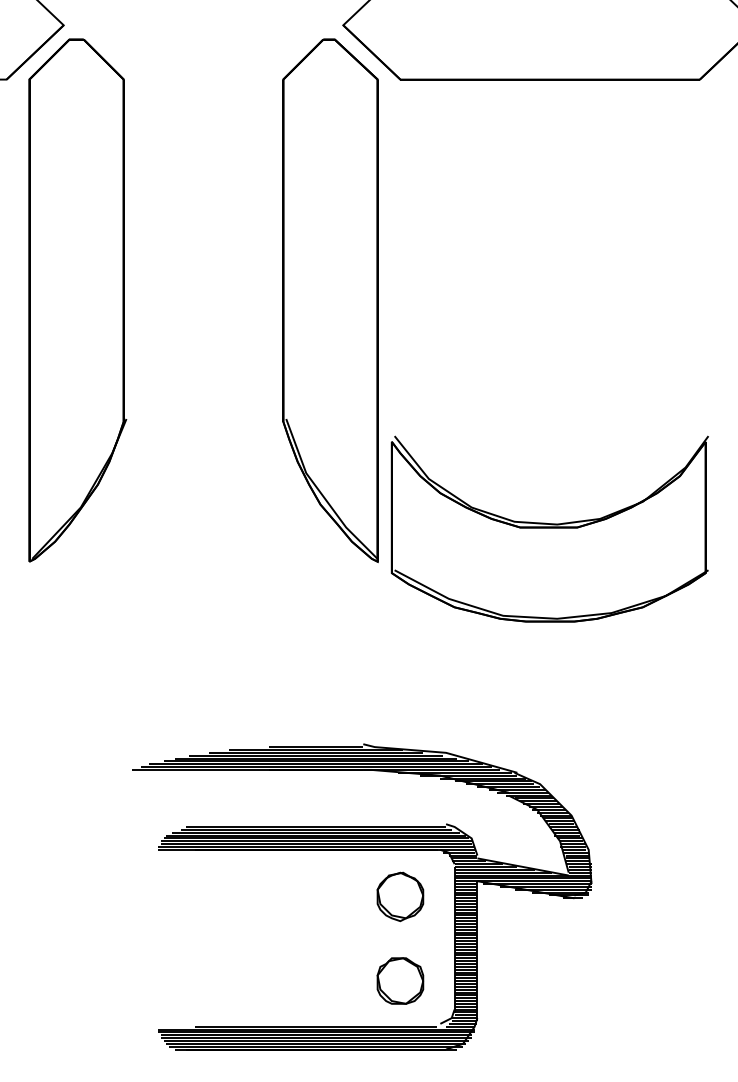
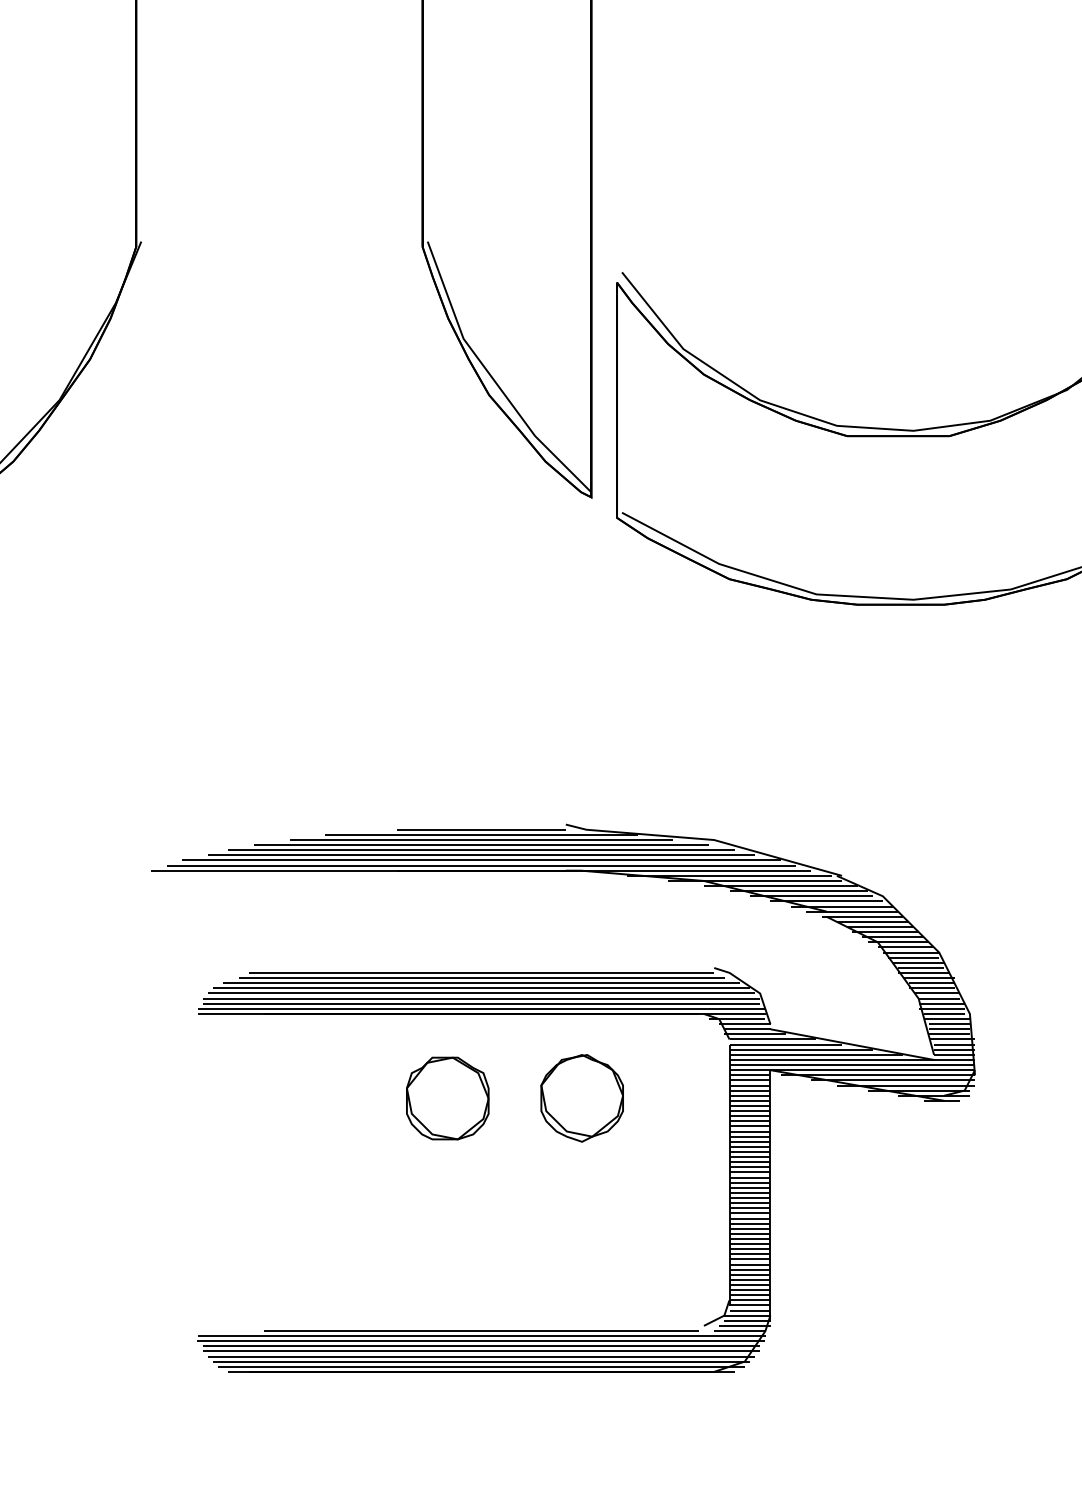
part: (400, 896) -> (582, 1097), moved
part: (400, 980) -> (447, 1097), moved

